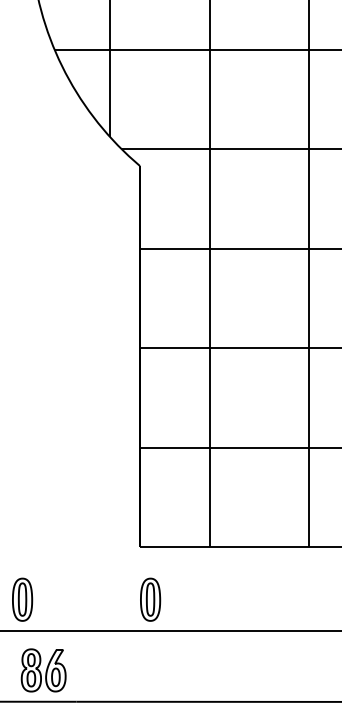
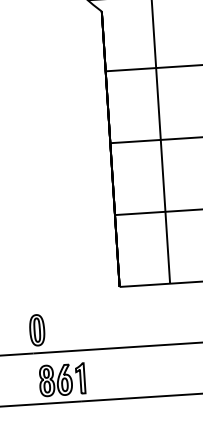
part: (150, 599) -> (129, 324), removed
part: (77, 669) -> (80, 378), added

